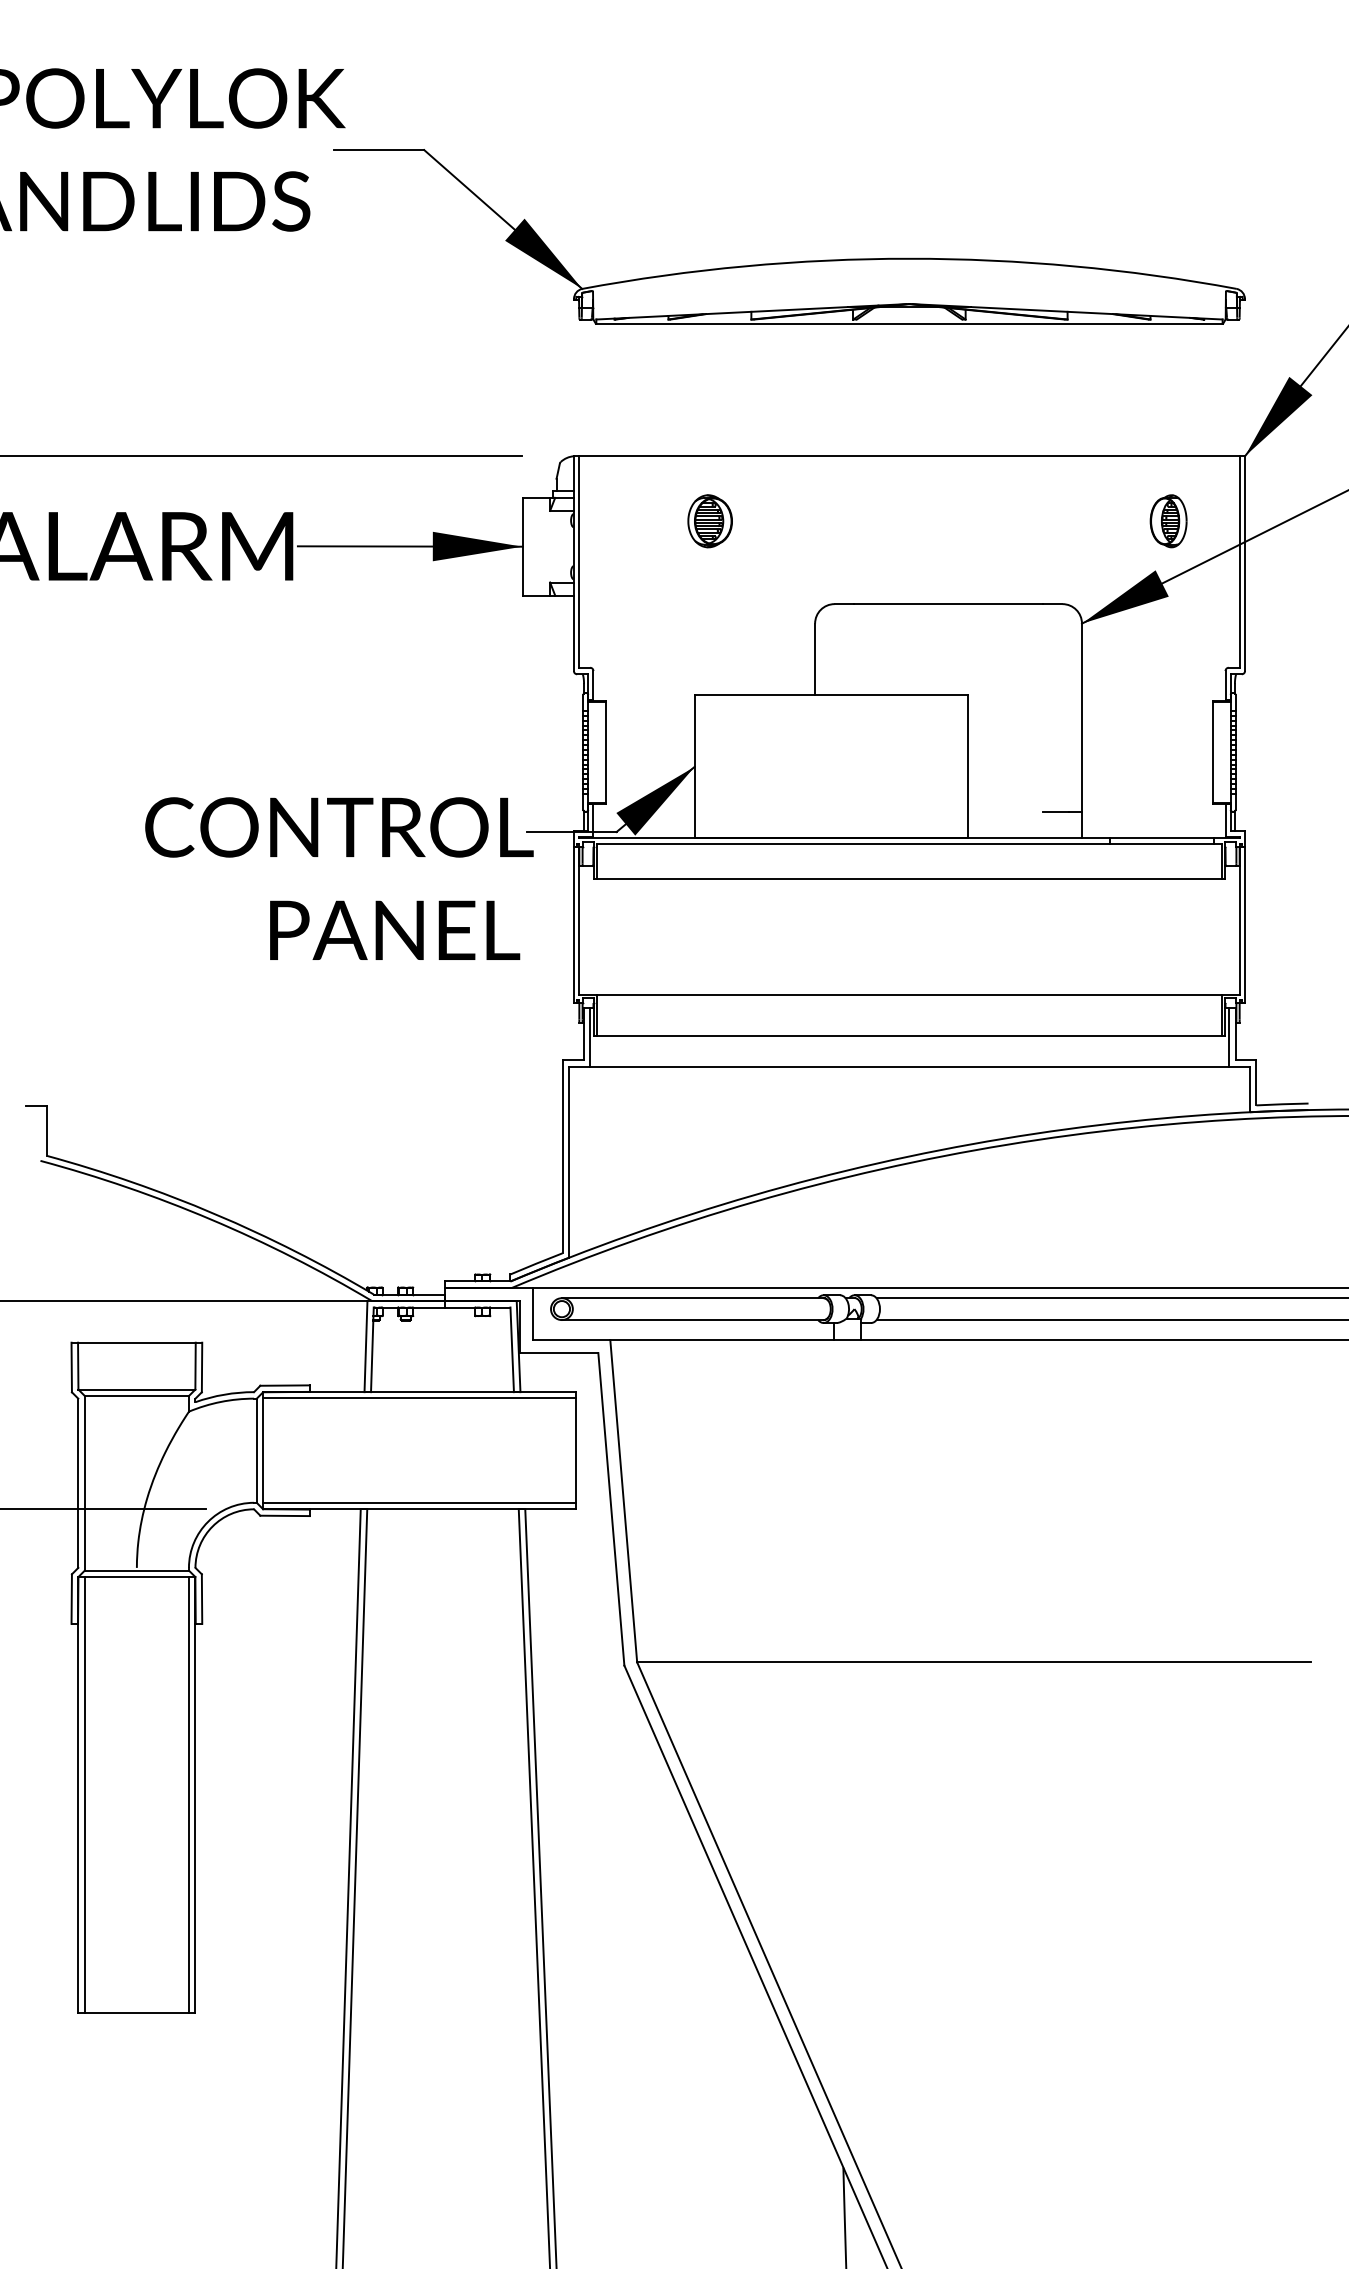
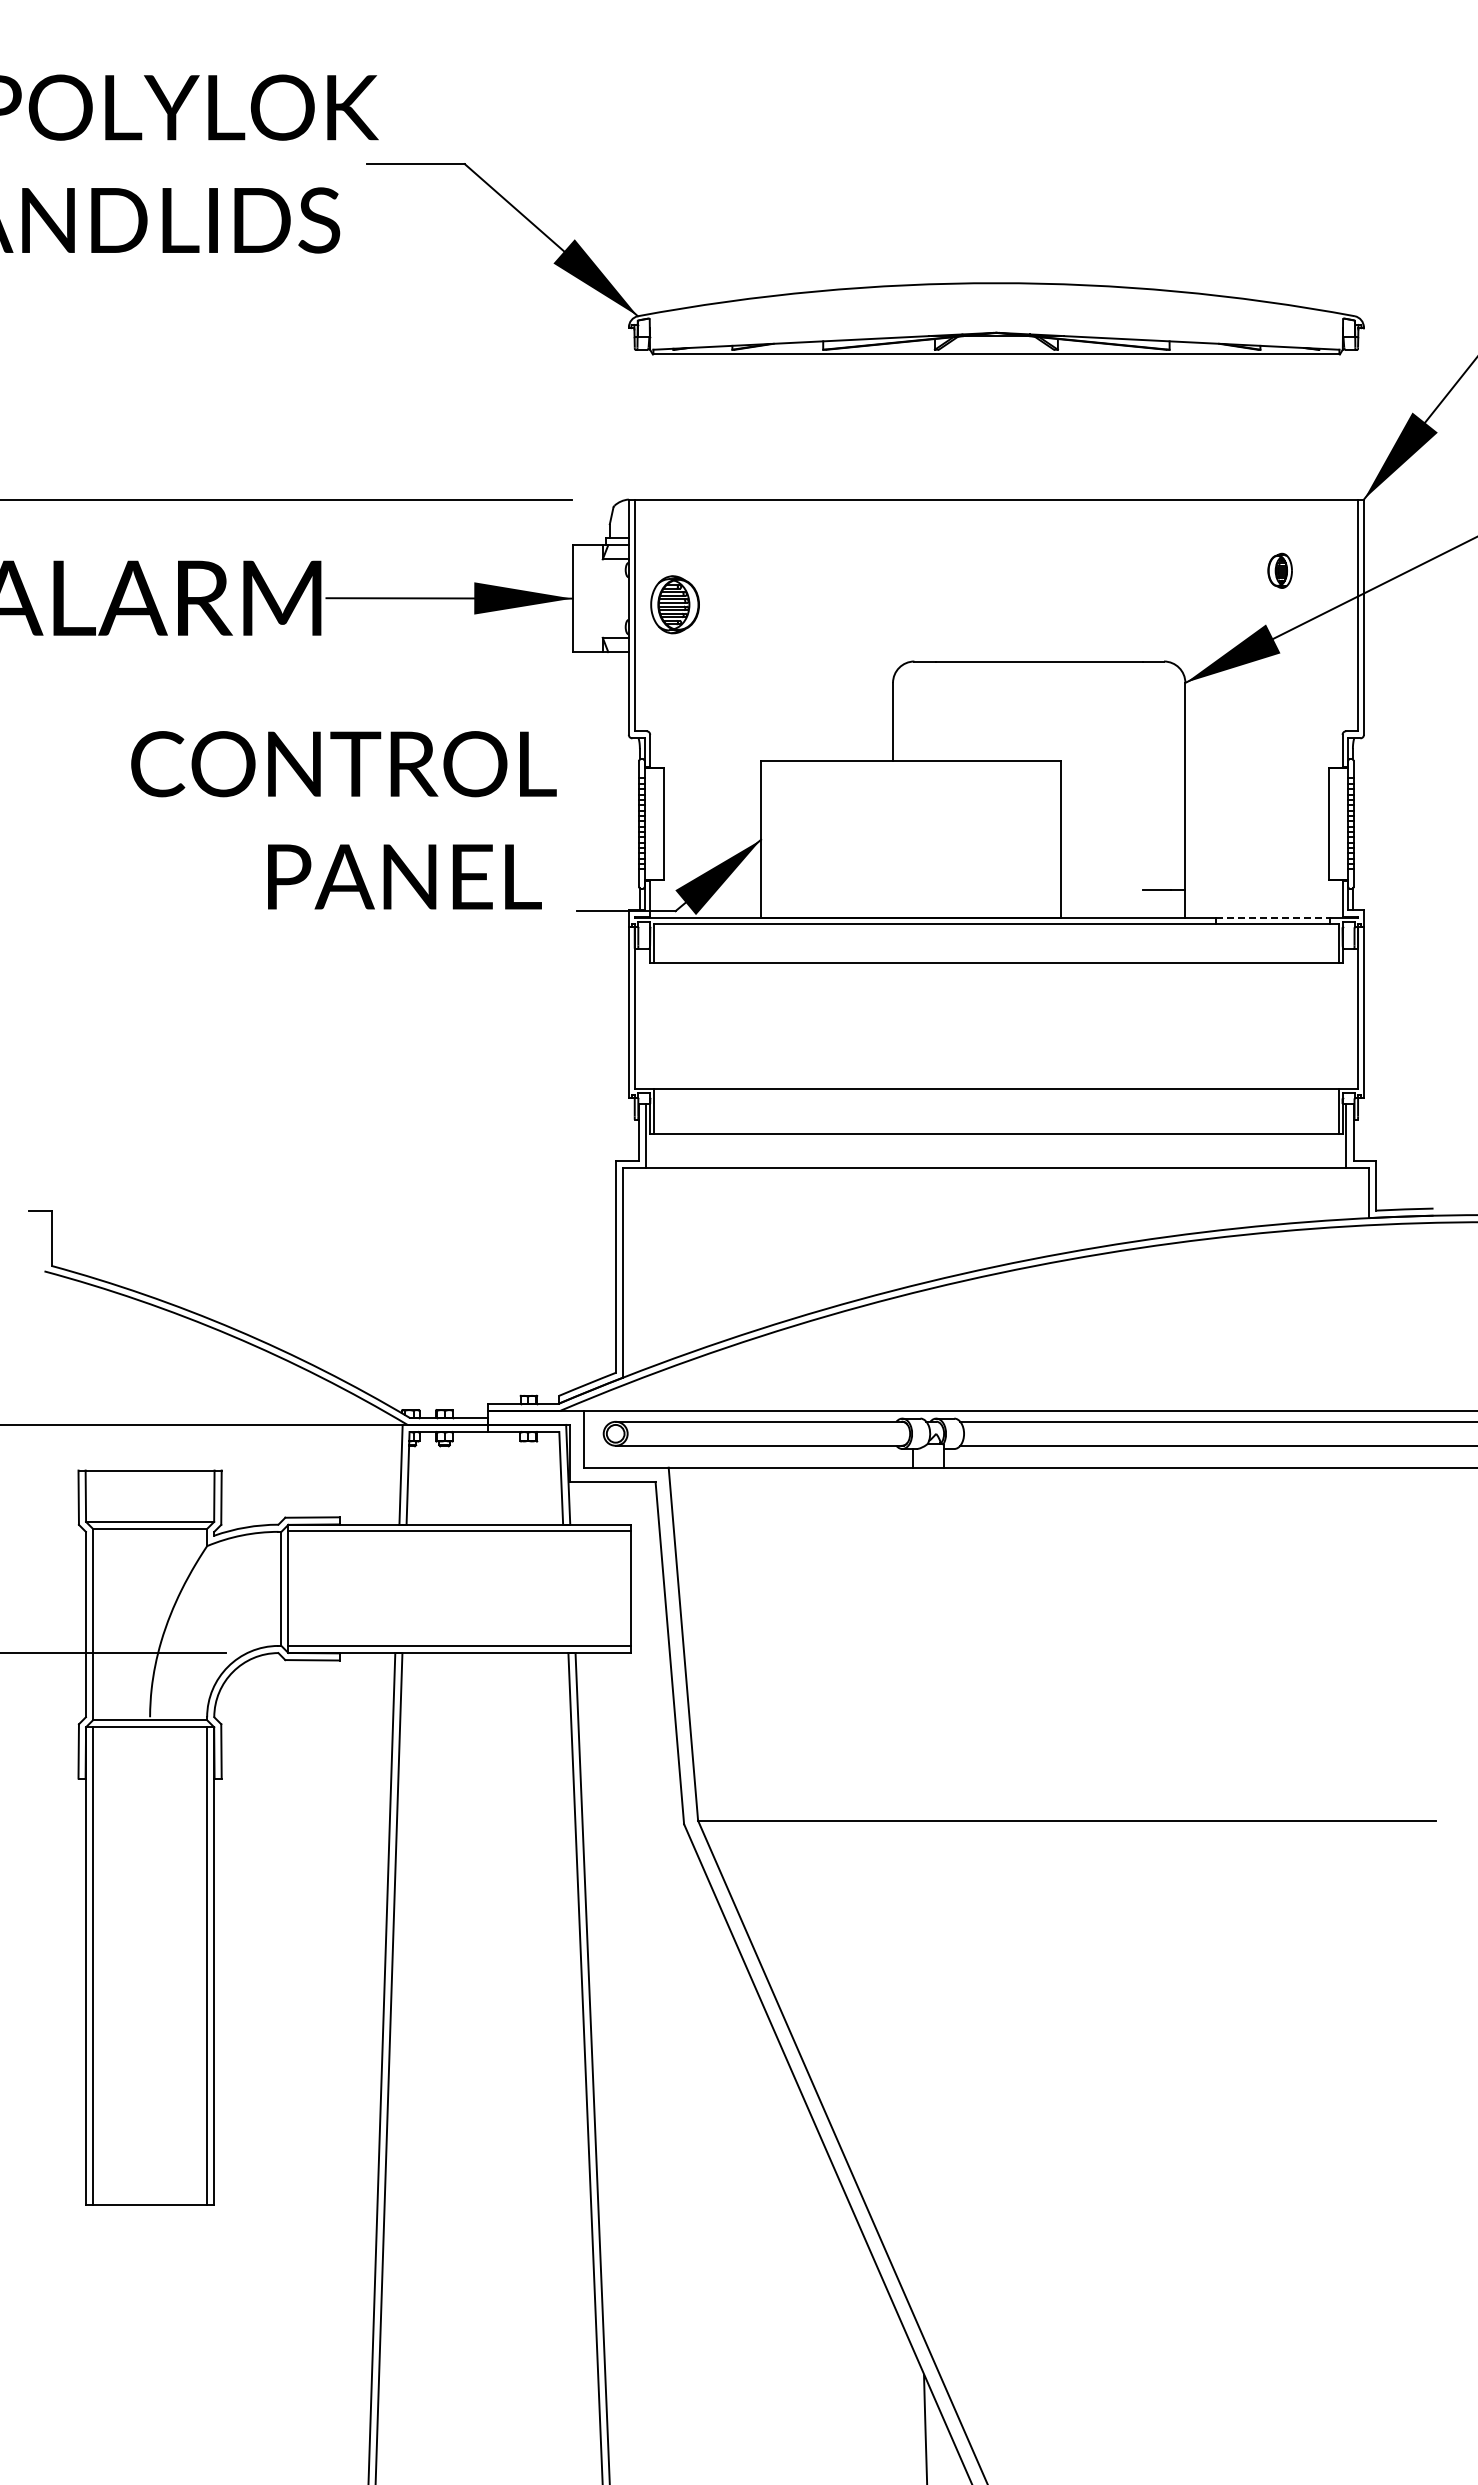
part: (709, 521) -> (674, 604), moved
part: (1167, 521) -> (1279, 570), size x0.6
line: (1162, 838) -> (1273, 918), solid -> dashed
text: (339, 878) -> (343, 820), moved

